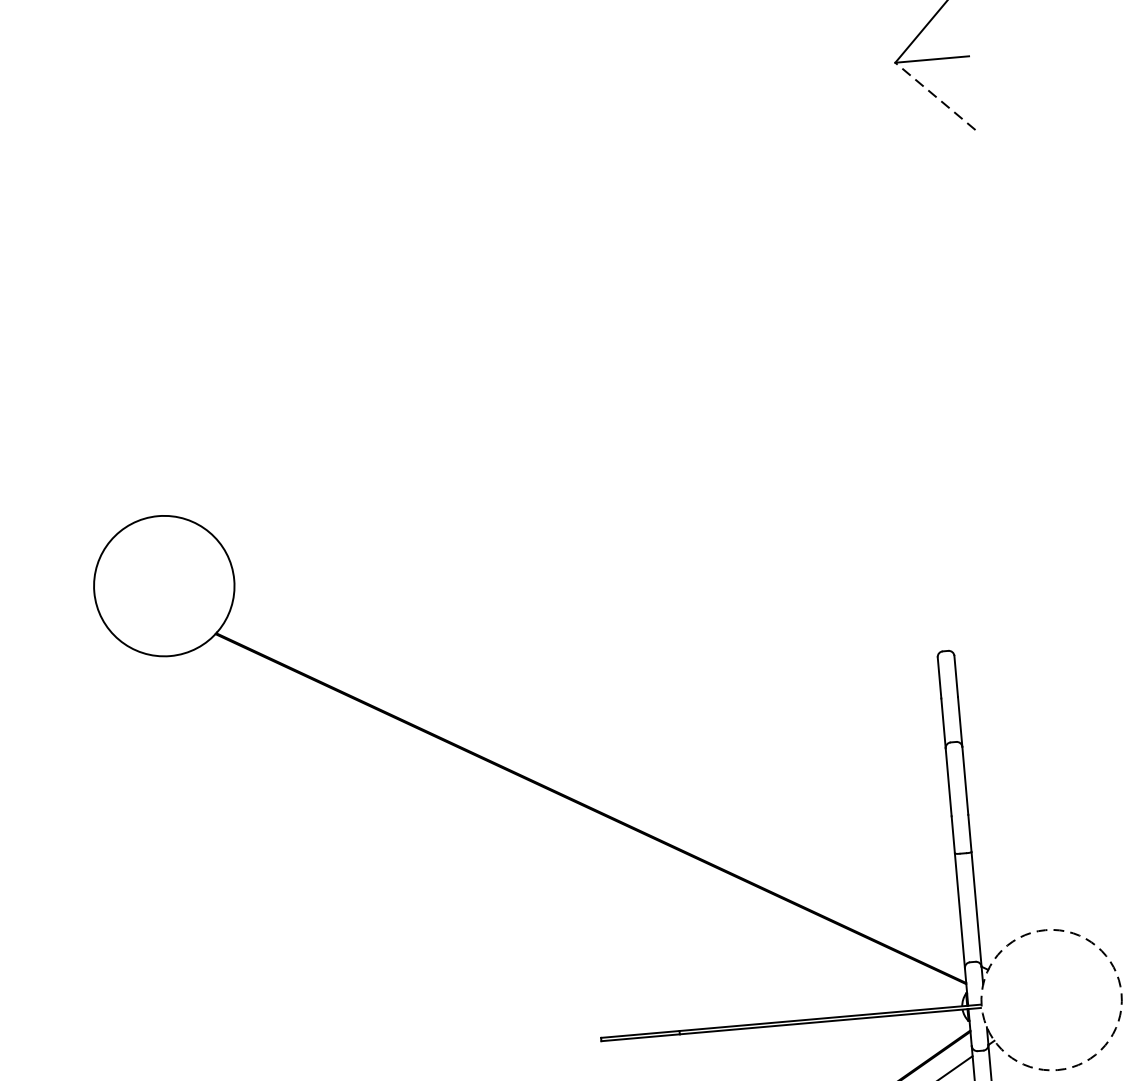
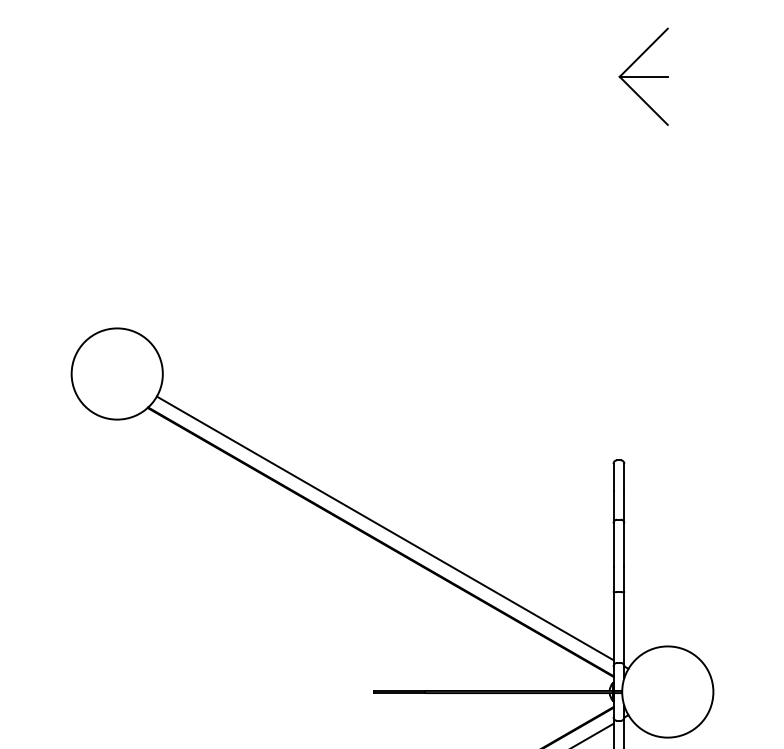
line: (934, 95) -> (643, 100), dashed -> solid
line: (595, 787) -> (384, 528), added
circle: (1051, 999) -> (667, 691), dashed -> solid

